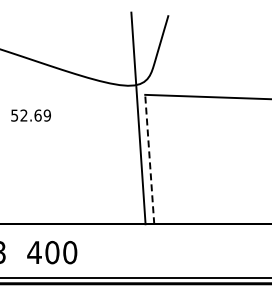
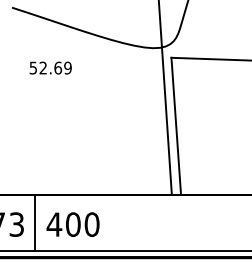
text: (30, 115) -> (50, 67), moved
line: (149, 159) -> (175, 126), dashed -> solid
line: (16, 250) -> (35, 222), added

